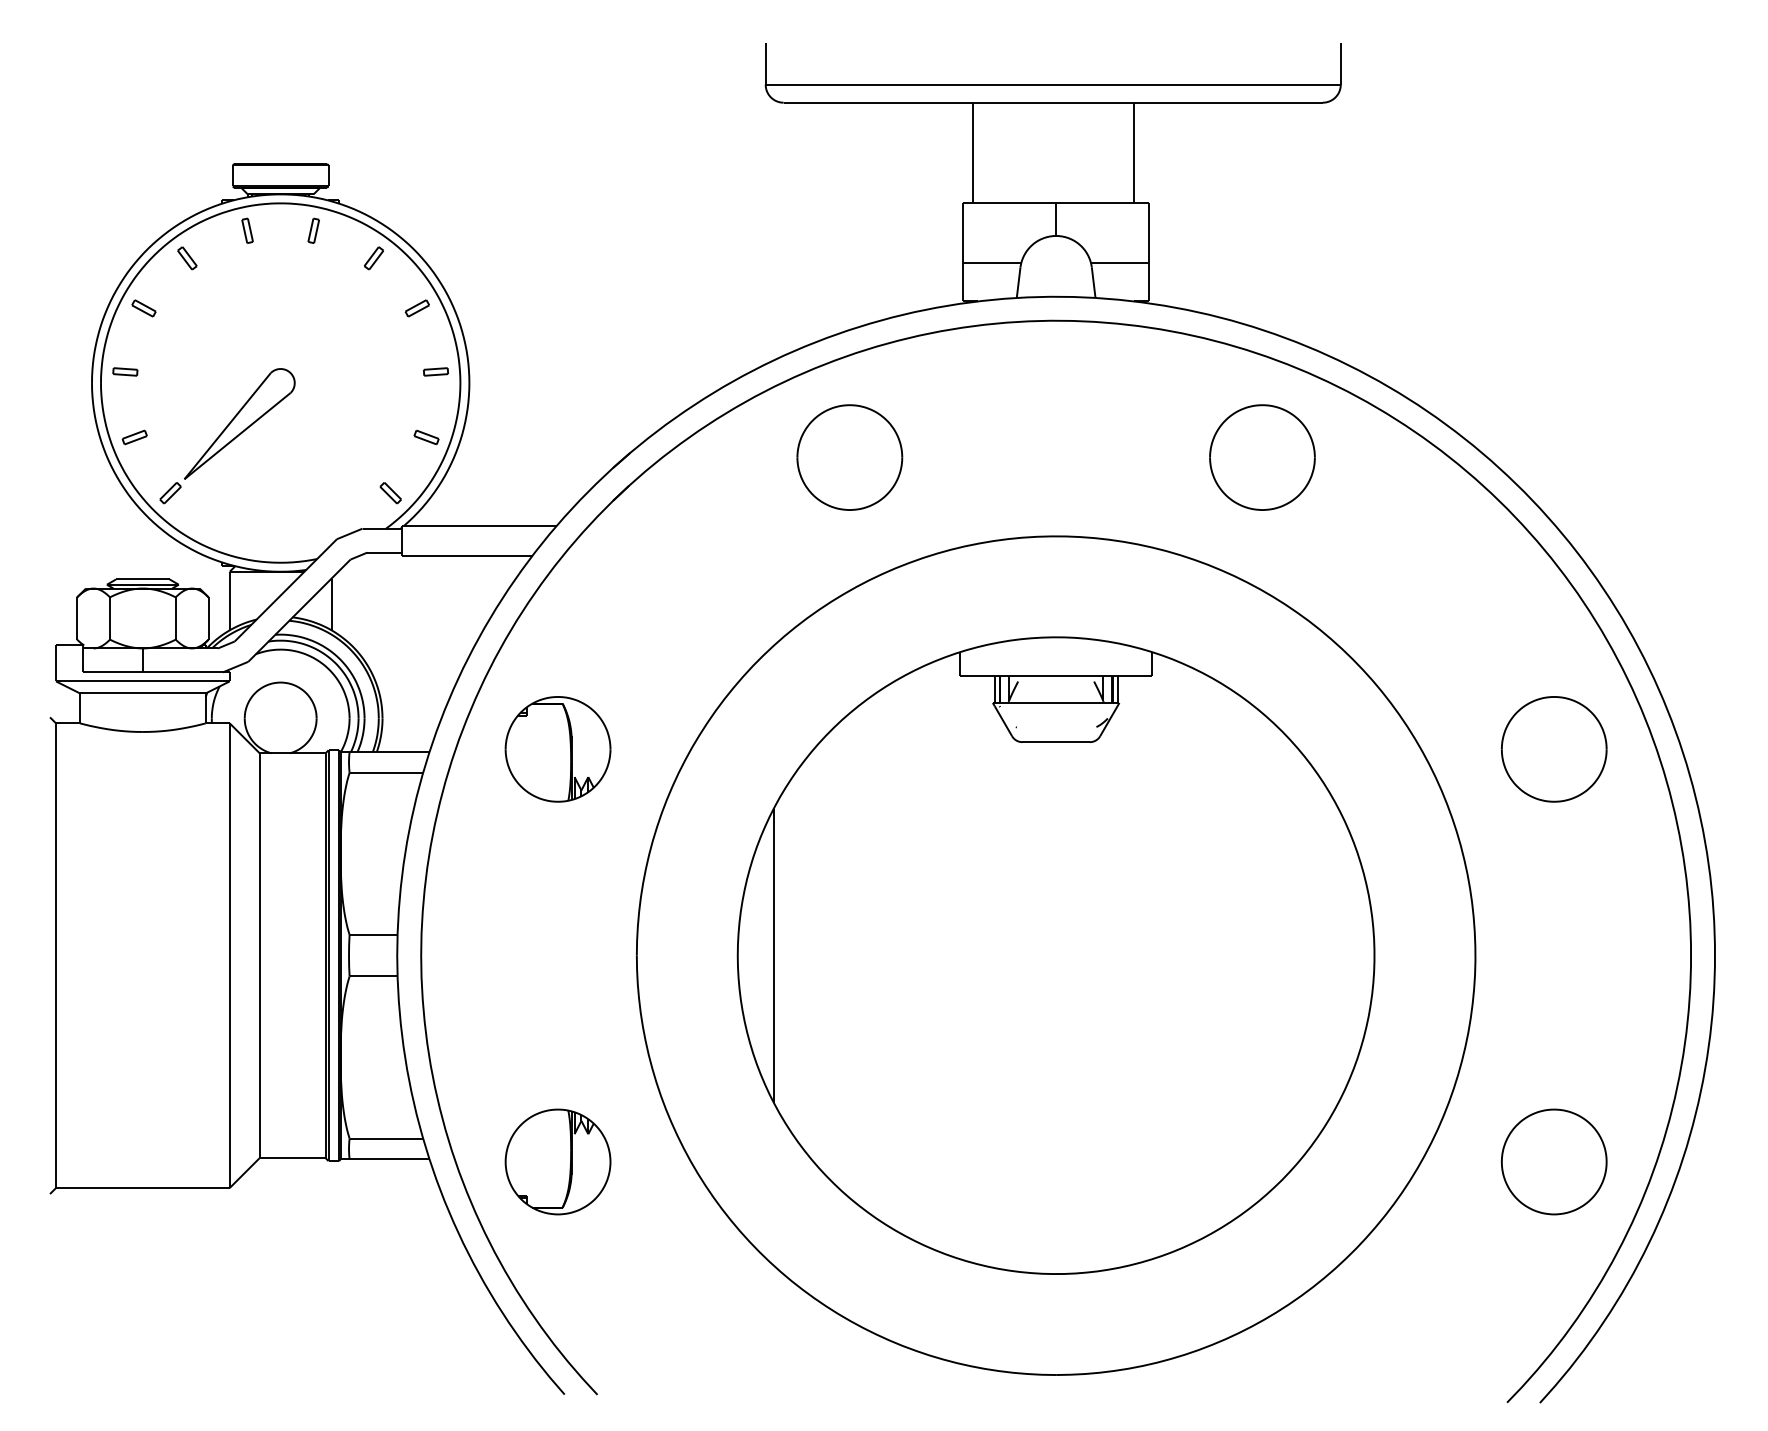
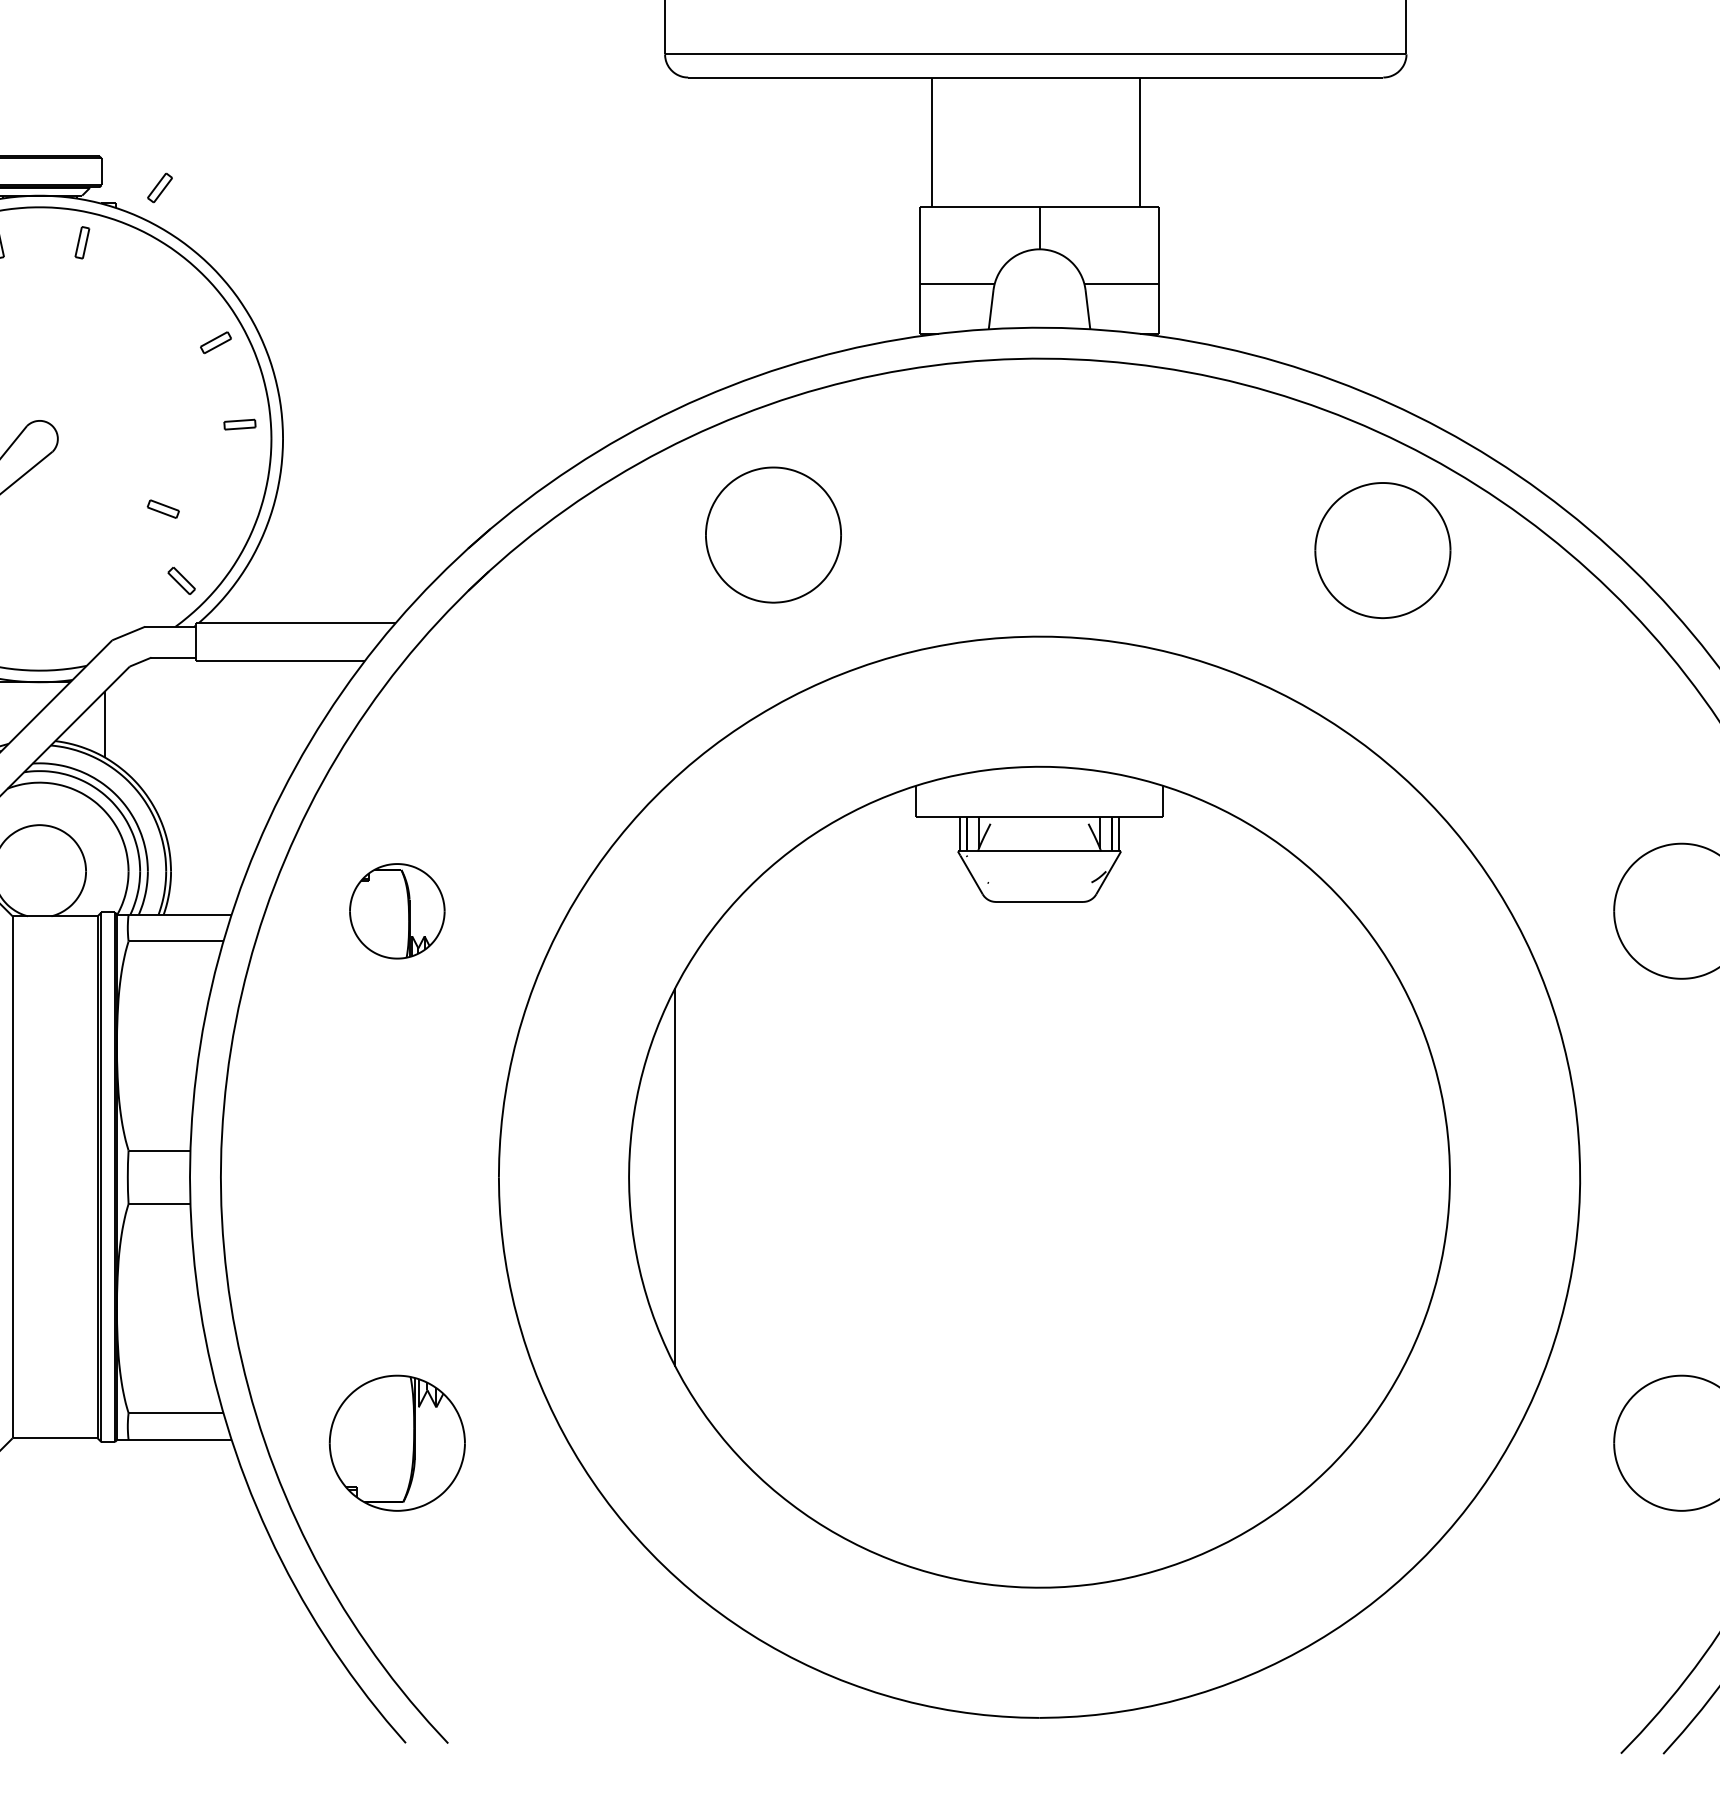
part: (373, 258) -> (159, 188), moved
part: (426, 437) -> (163, 509), moved
part: (1262, 457) -> (1382, 550), moved
part: (557, 749) -> (396, 911), size x0.7

